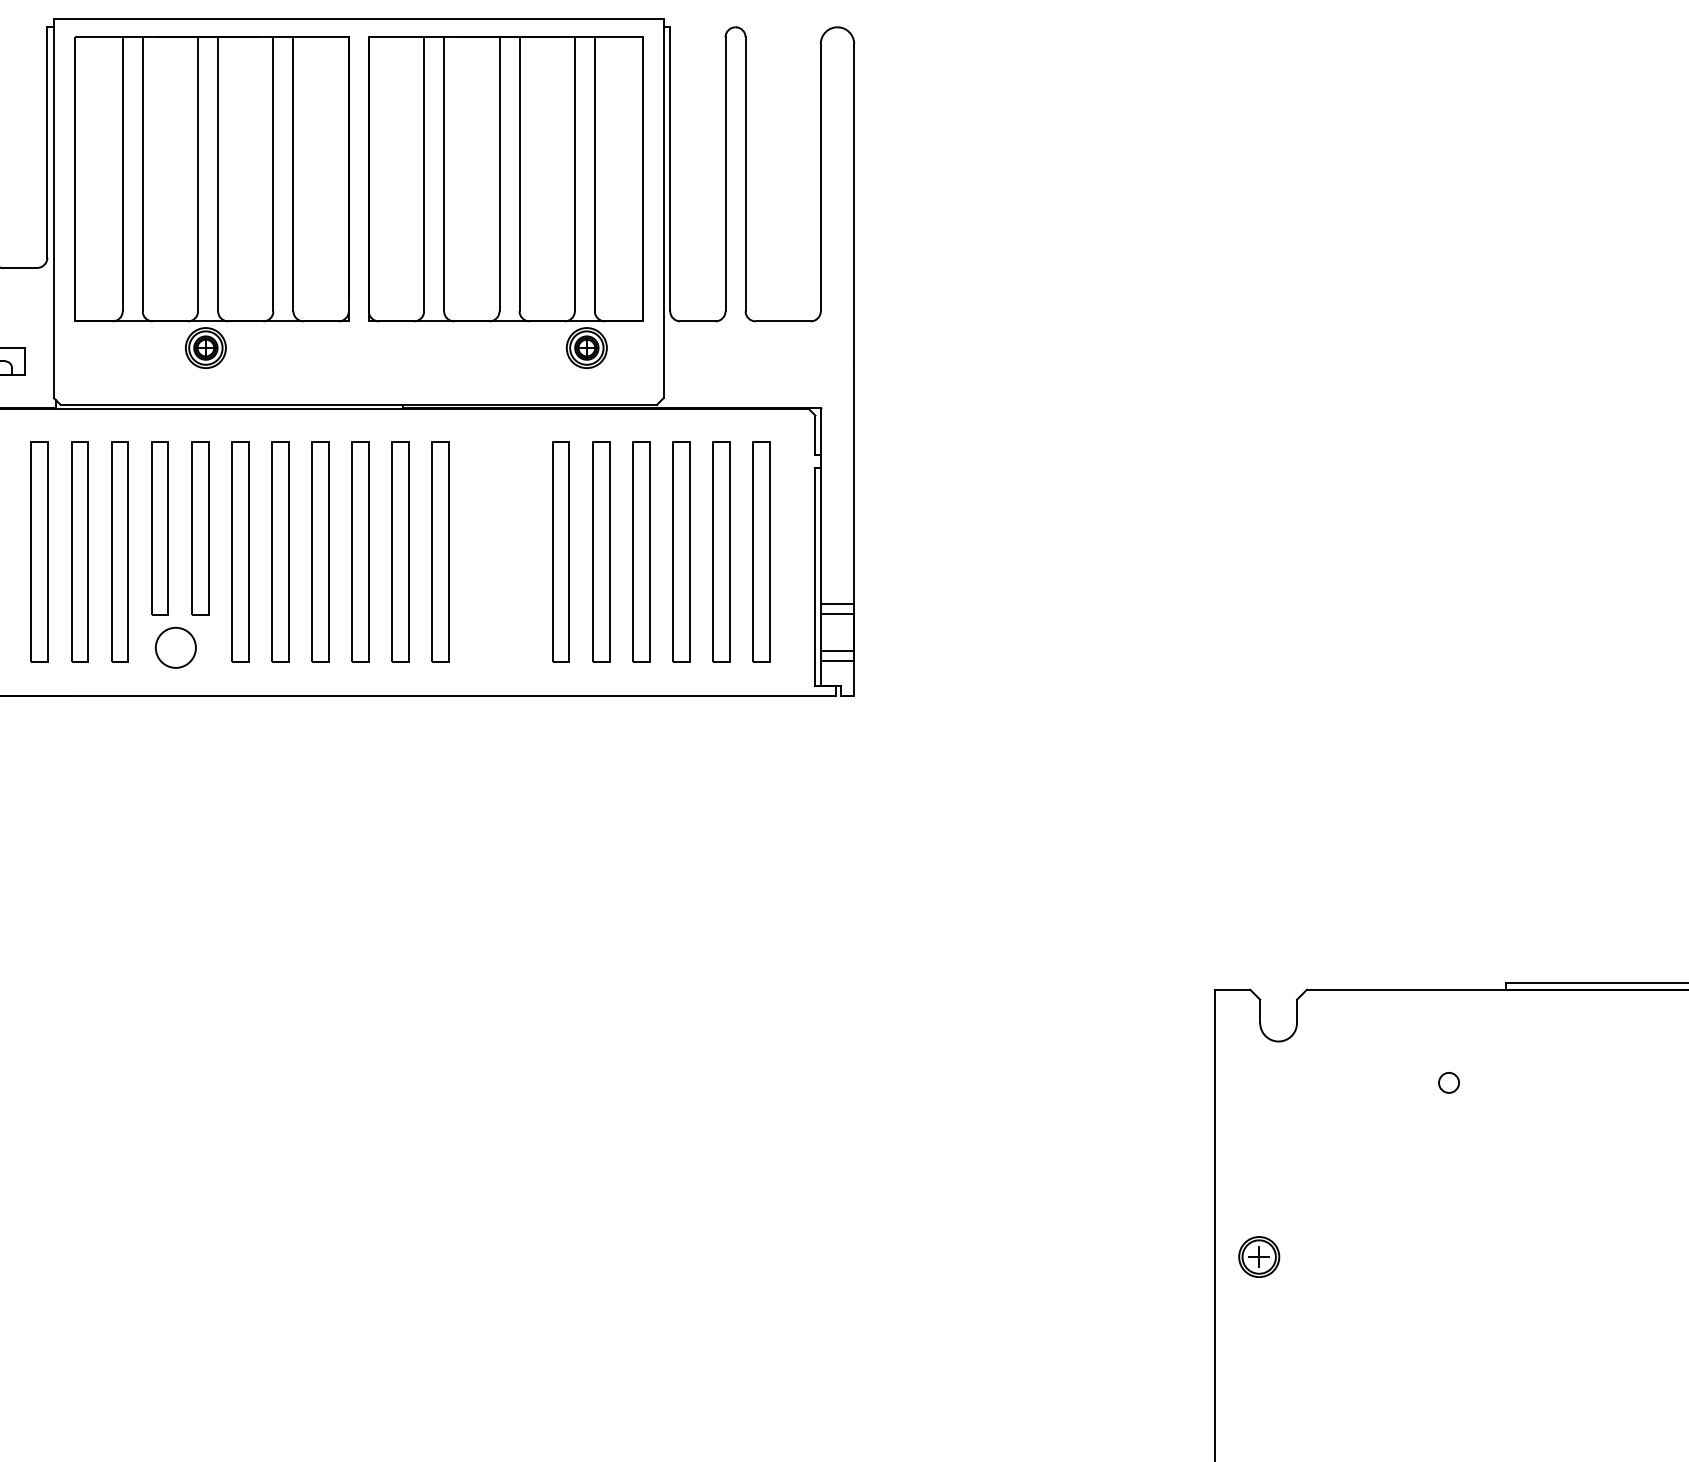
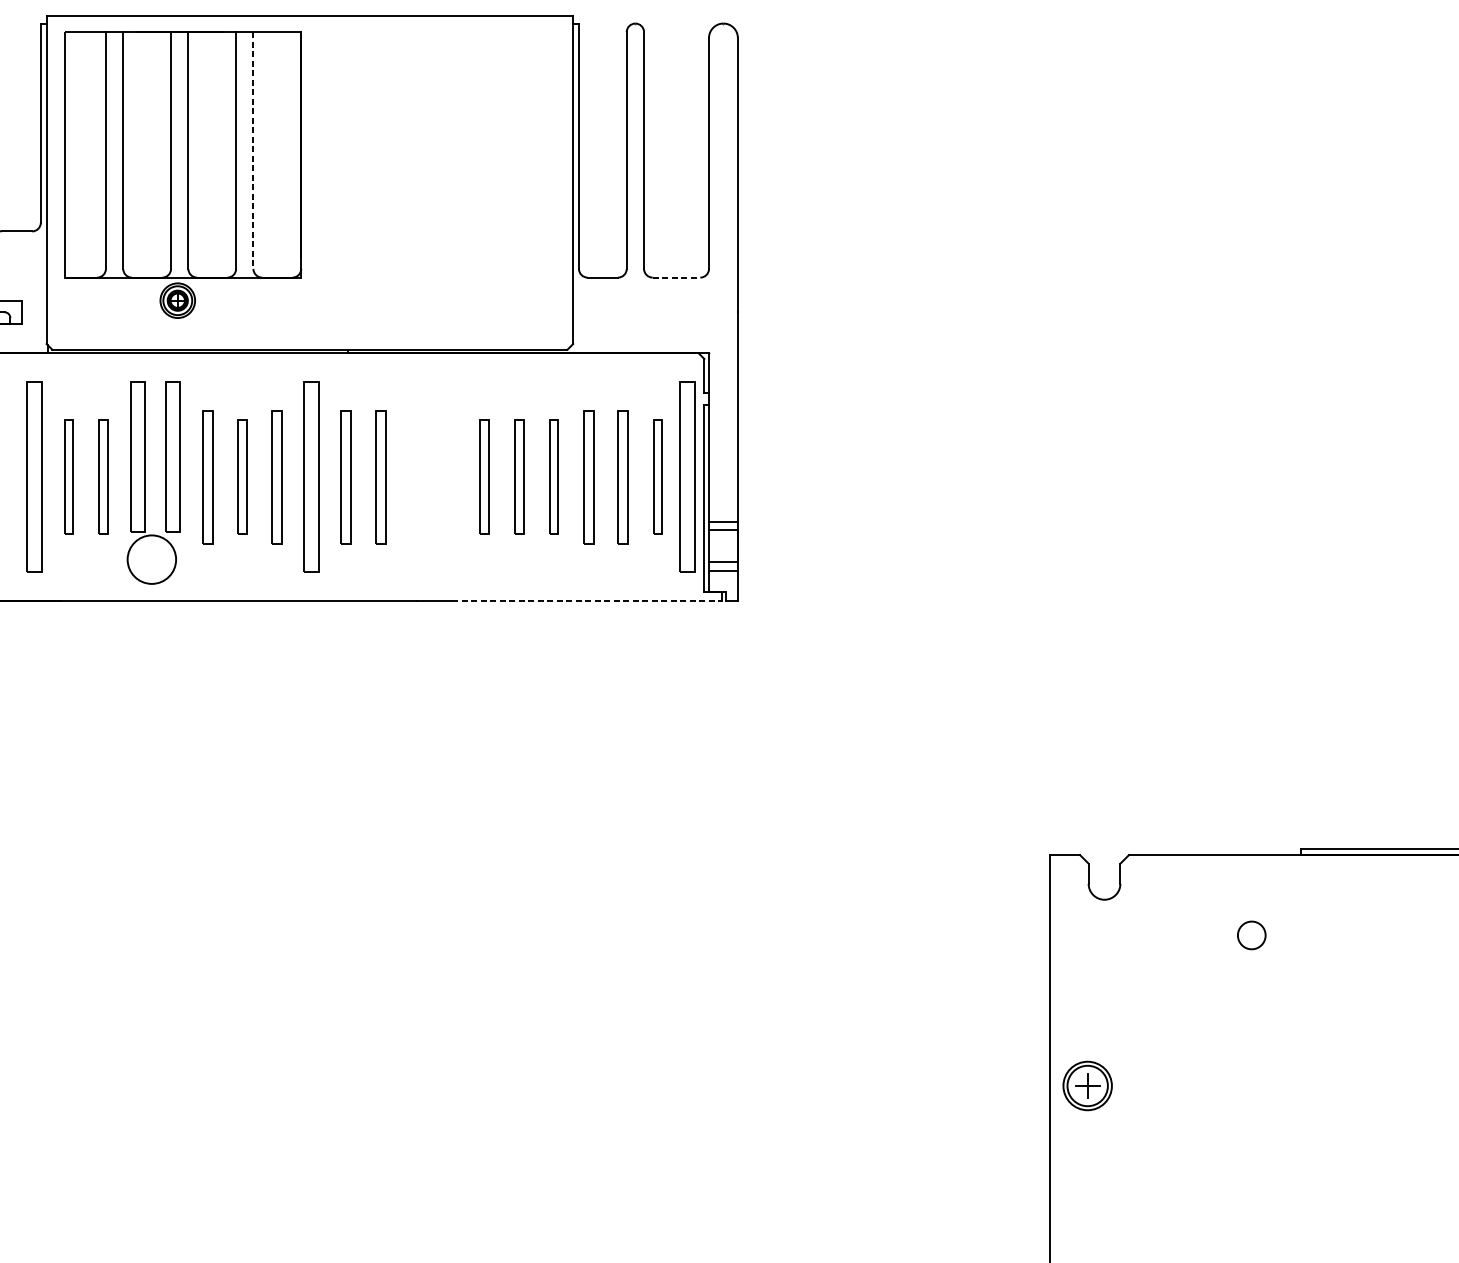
line: (293, 174) -> (253, 150), solid -> dashed
part: (505, 202) -> (436, 174), removed
line: (783, 321) -> (676, 277), solid -> dashed
part: (79, 551) -> (68, 476), size x0.6
part: (119, 551) -> (103, 476), size x0.6
part: (240, 551) -> (207, 476), size x0.7
part: (280, 551) -> (242, 476), size x0.6
part: (320, 551) -> (276, 476), size x0.7
part: (400, 551) -> (345, 476), size x0.7
part: (440, 551) -> (380, 476), size x0.7
part: (560, 551) -> (484, 476), size x0.6
part: (601, 551) -> (519, 476), size x0.6
part: (641, 551) -> (554, 476), size x0.6
part: (681, 551) -> (588, 476), size x0.7
part: (721, 551) -> (623, 476), size x0.7
part: (761, 551) -> (657, 476), size x0.6
part: (795, 551) -> (687, 476), added
circle: (175, 647) -> (151, 559), size x1.4
line: (679, 695) -> (586, 600), solid -> dashed
circle: (1448, 1082) -> (1251, 935), size x1.6
part: (1259, 1256) -> (1088, 1085), size x1.4

